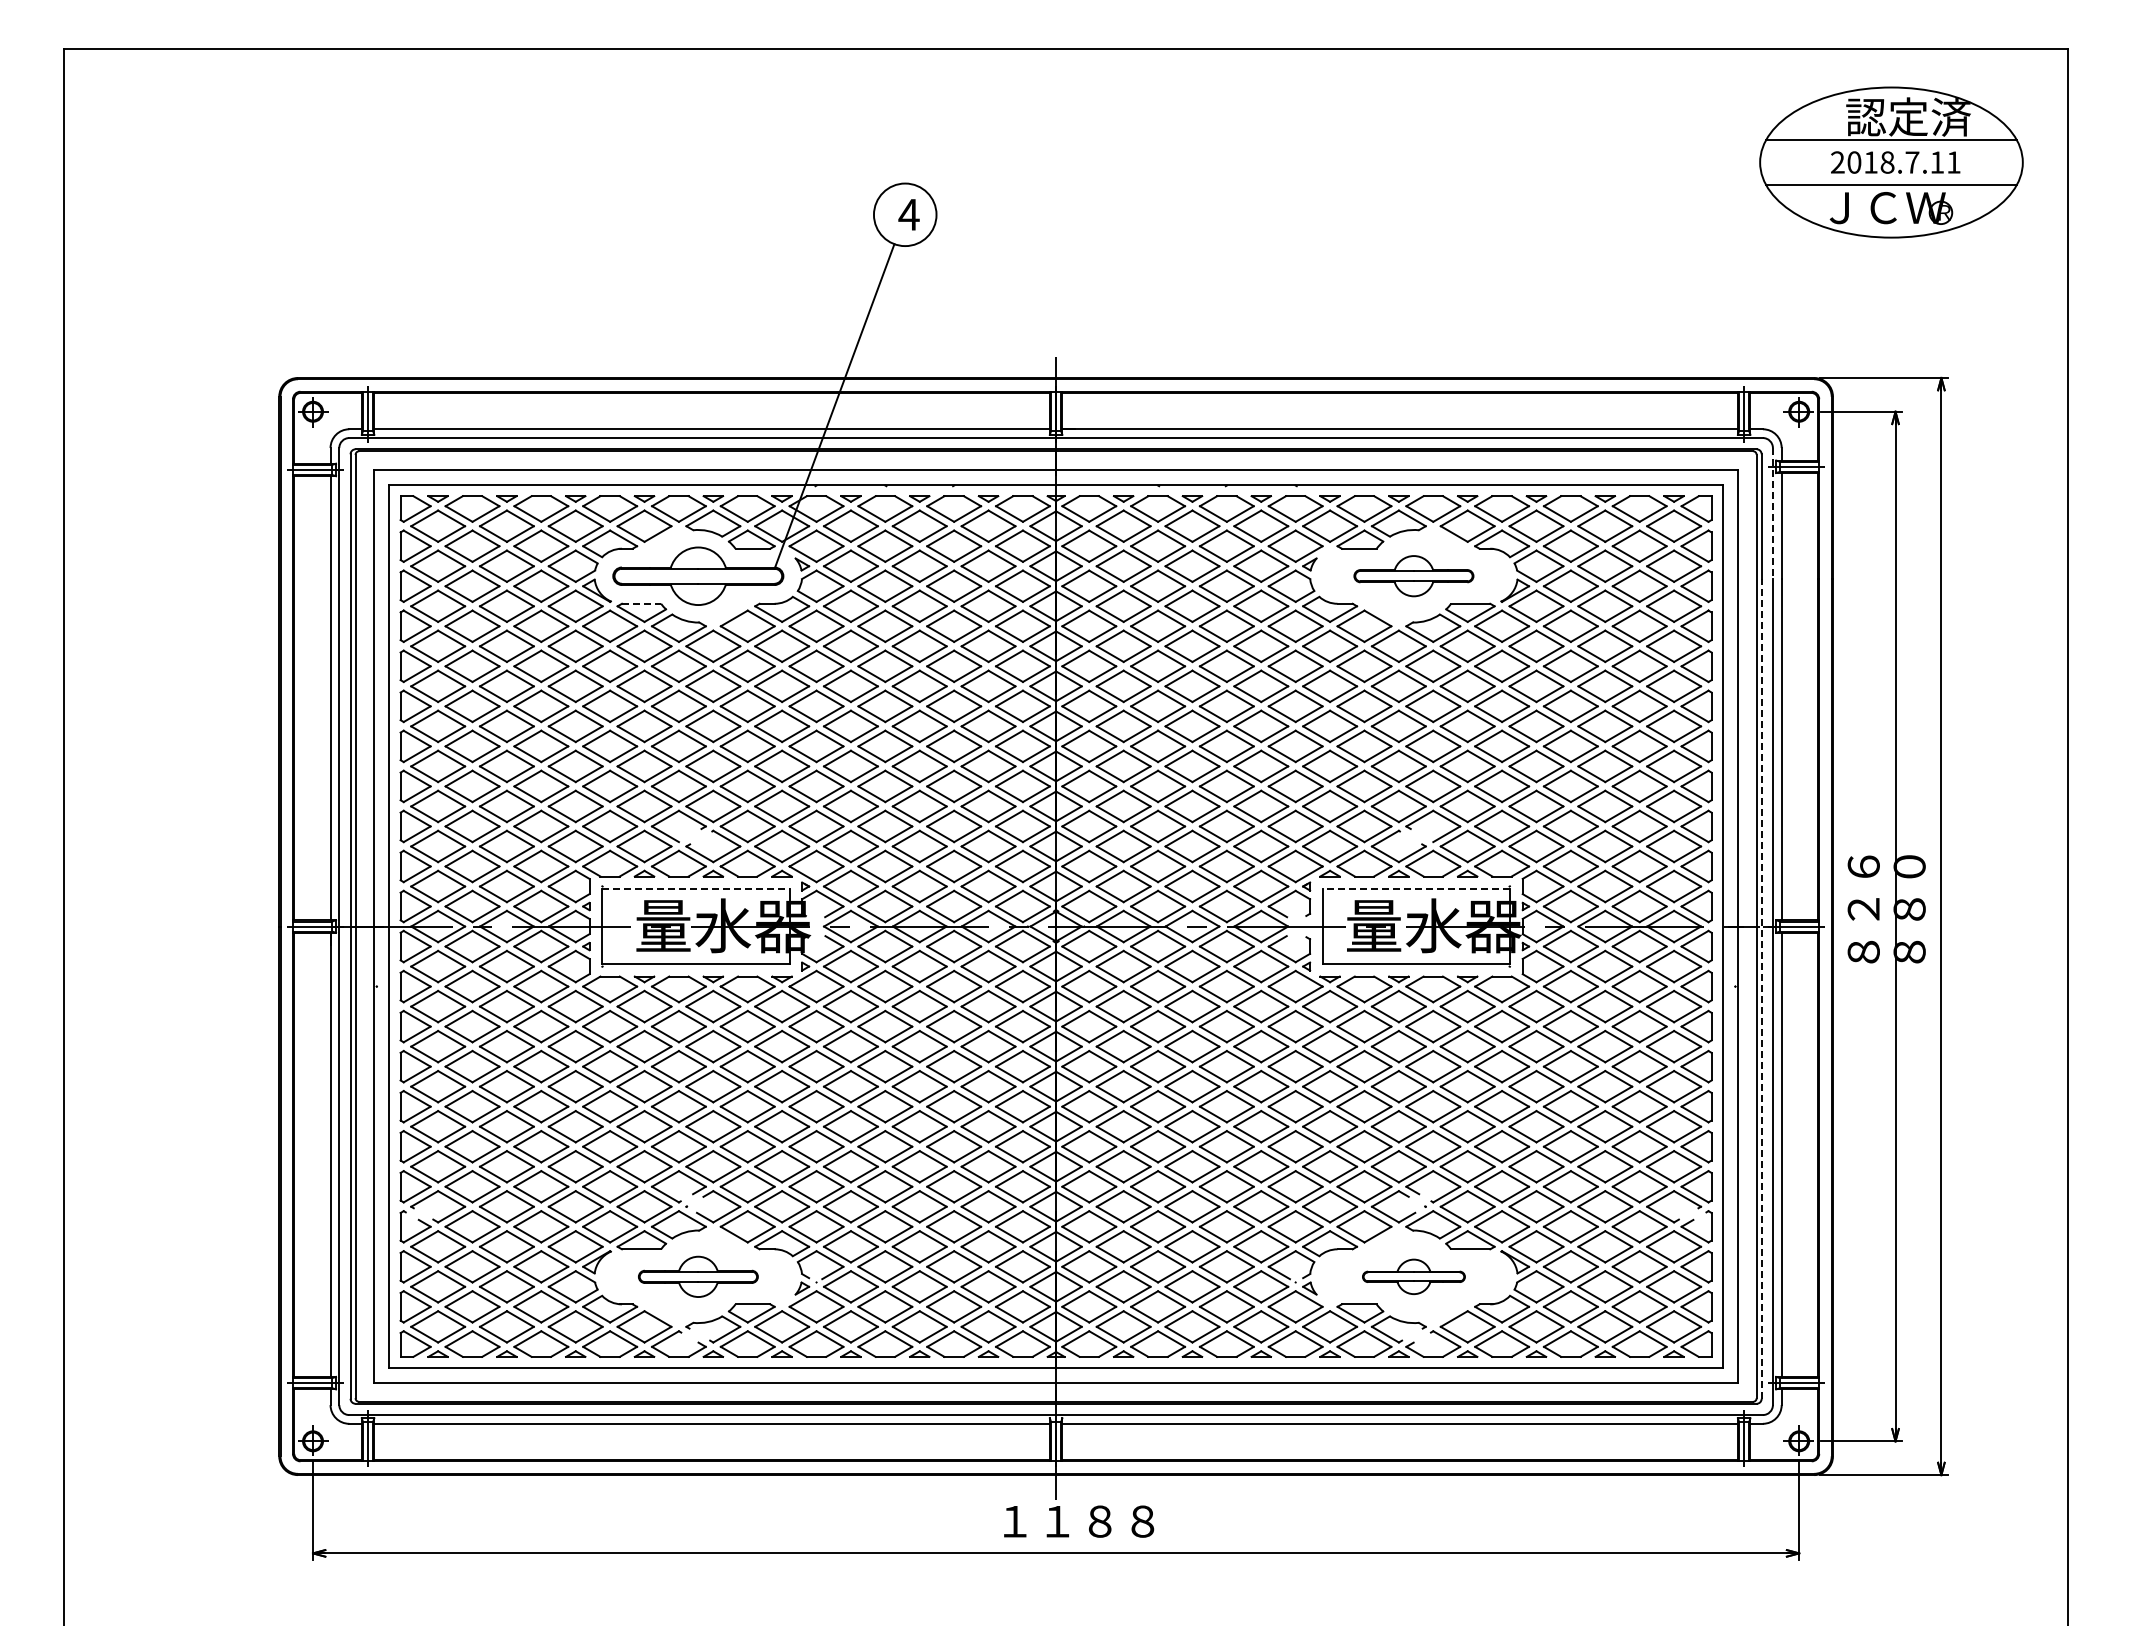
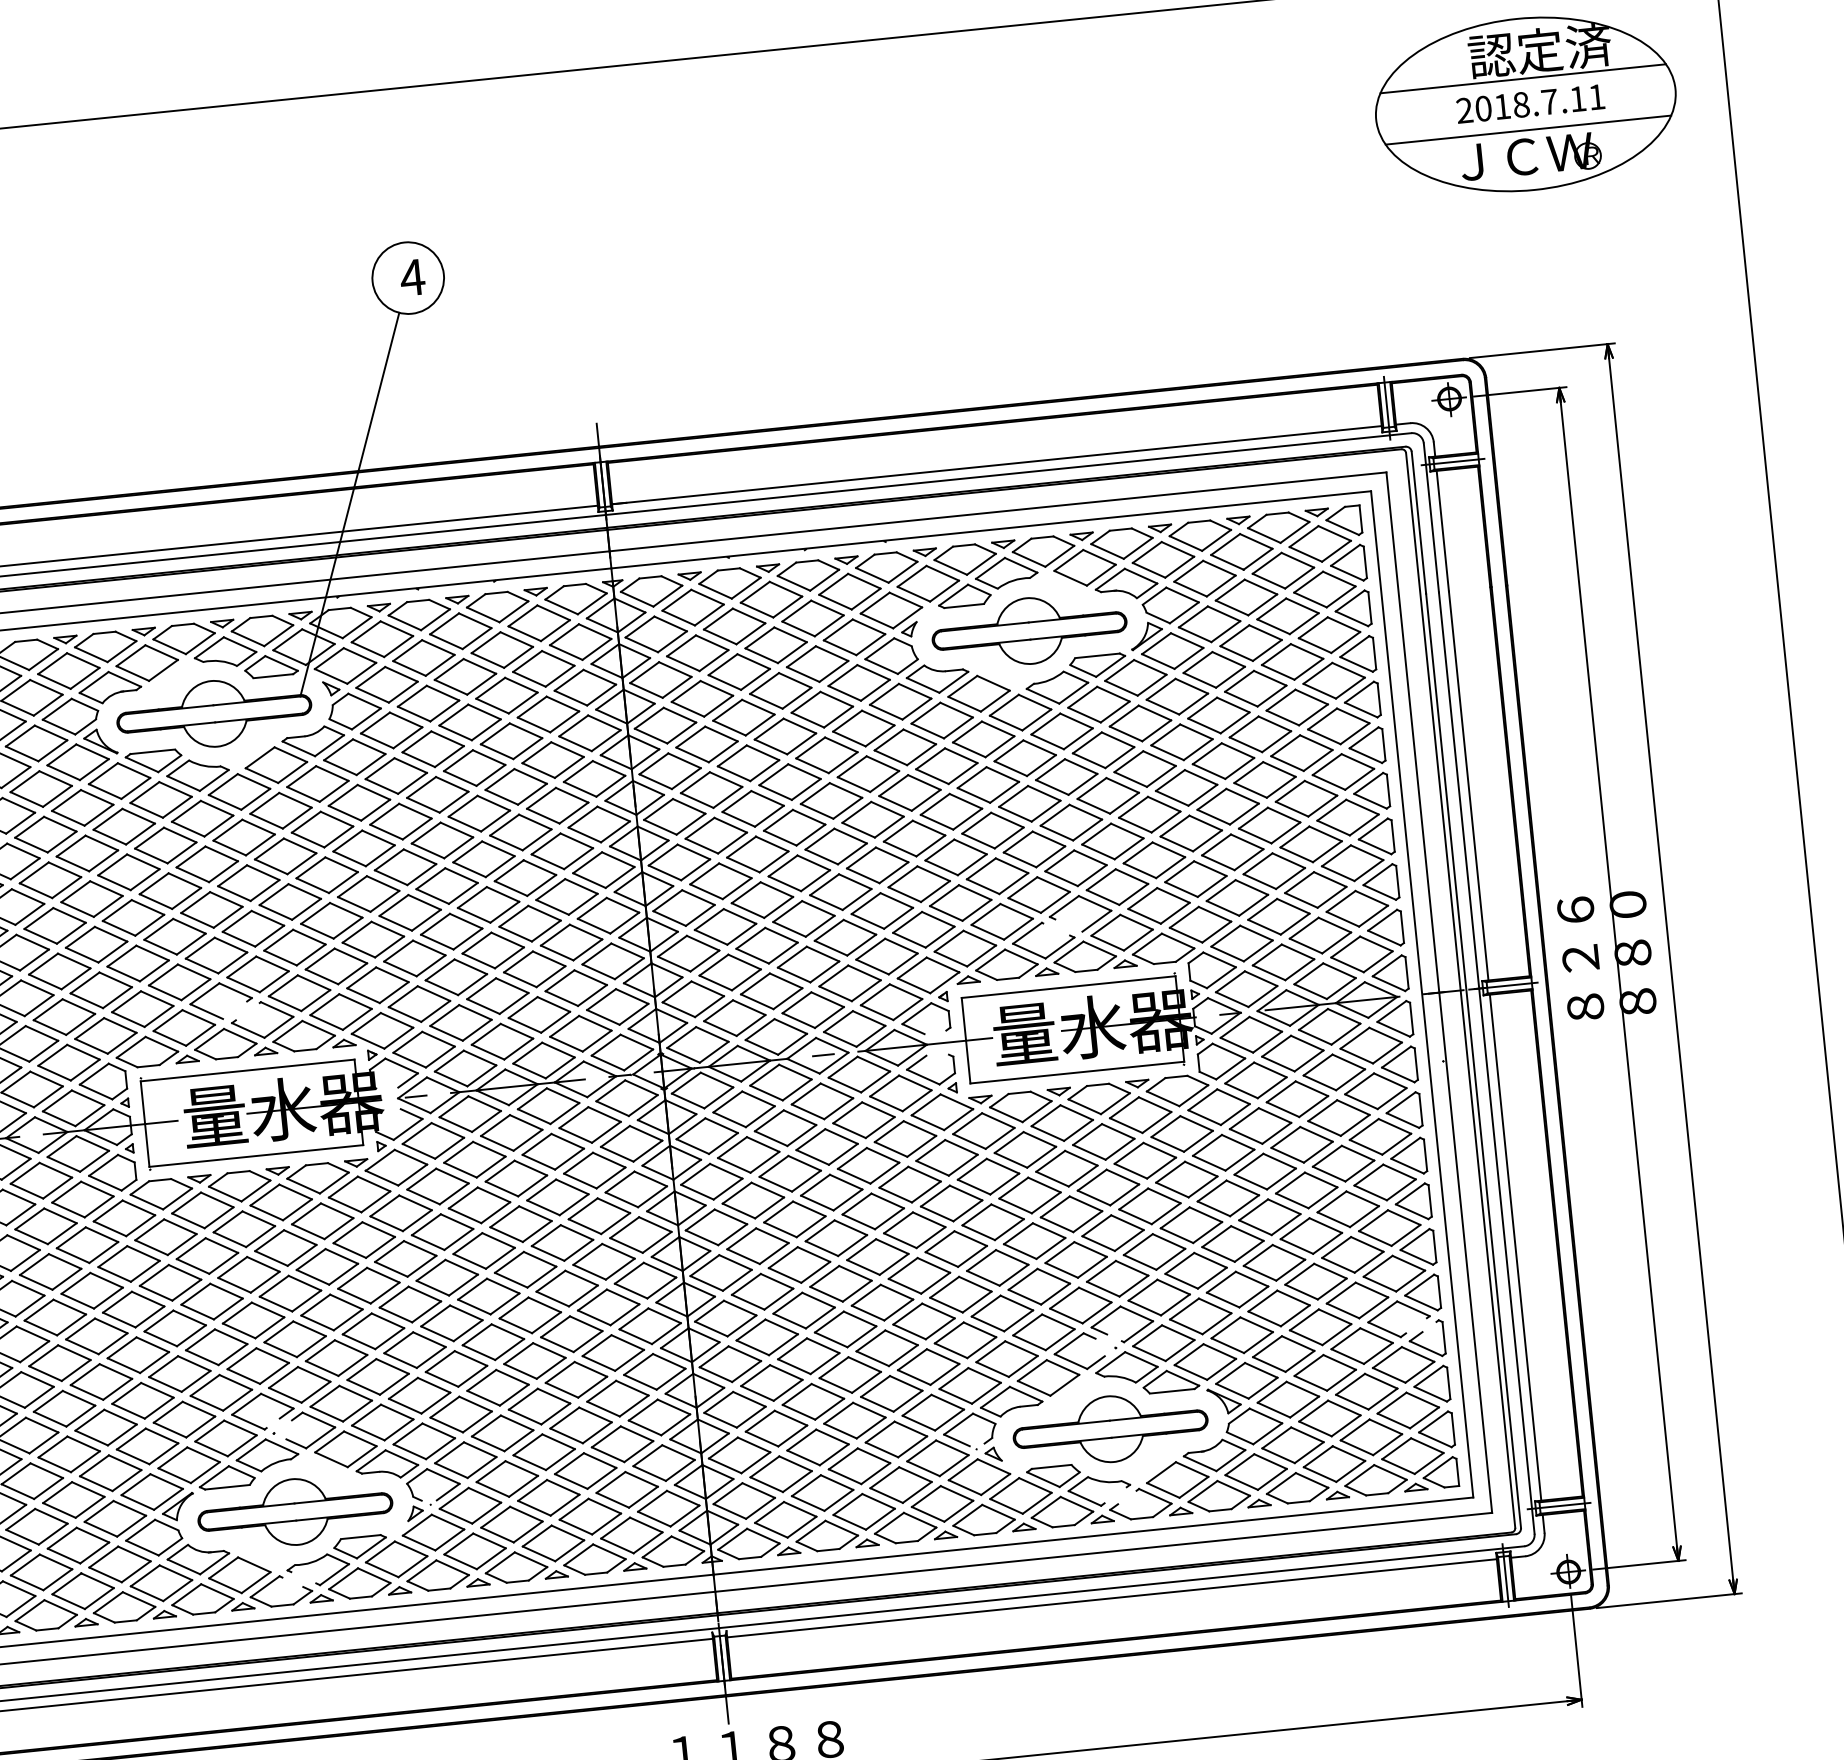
line: (1772, 513) -> (1430, 518), dashed -> solid
part: (1413, 575) -> (1029, 630), size x1.43
line: (641, 603) -> (152, 751), dashed -> solid
line: (695, 889) -> (247, 1071), dashed -> solid
line: (1416, 889) -> (1068, 987), dashed -> solid
line: (1761, 988) -> (1473, 1060), dashed -> solid
part: (698, 1276) -> (295, 1511), size x1.43
part: (1413, 1276) -> (1110, 1428), size x1.67

